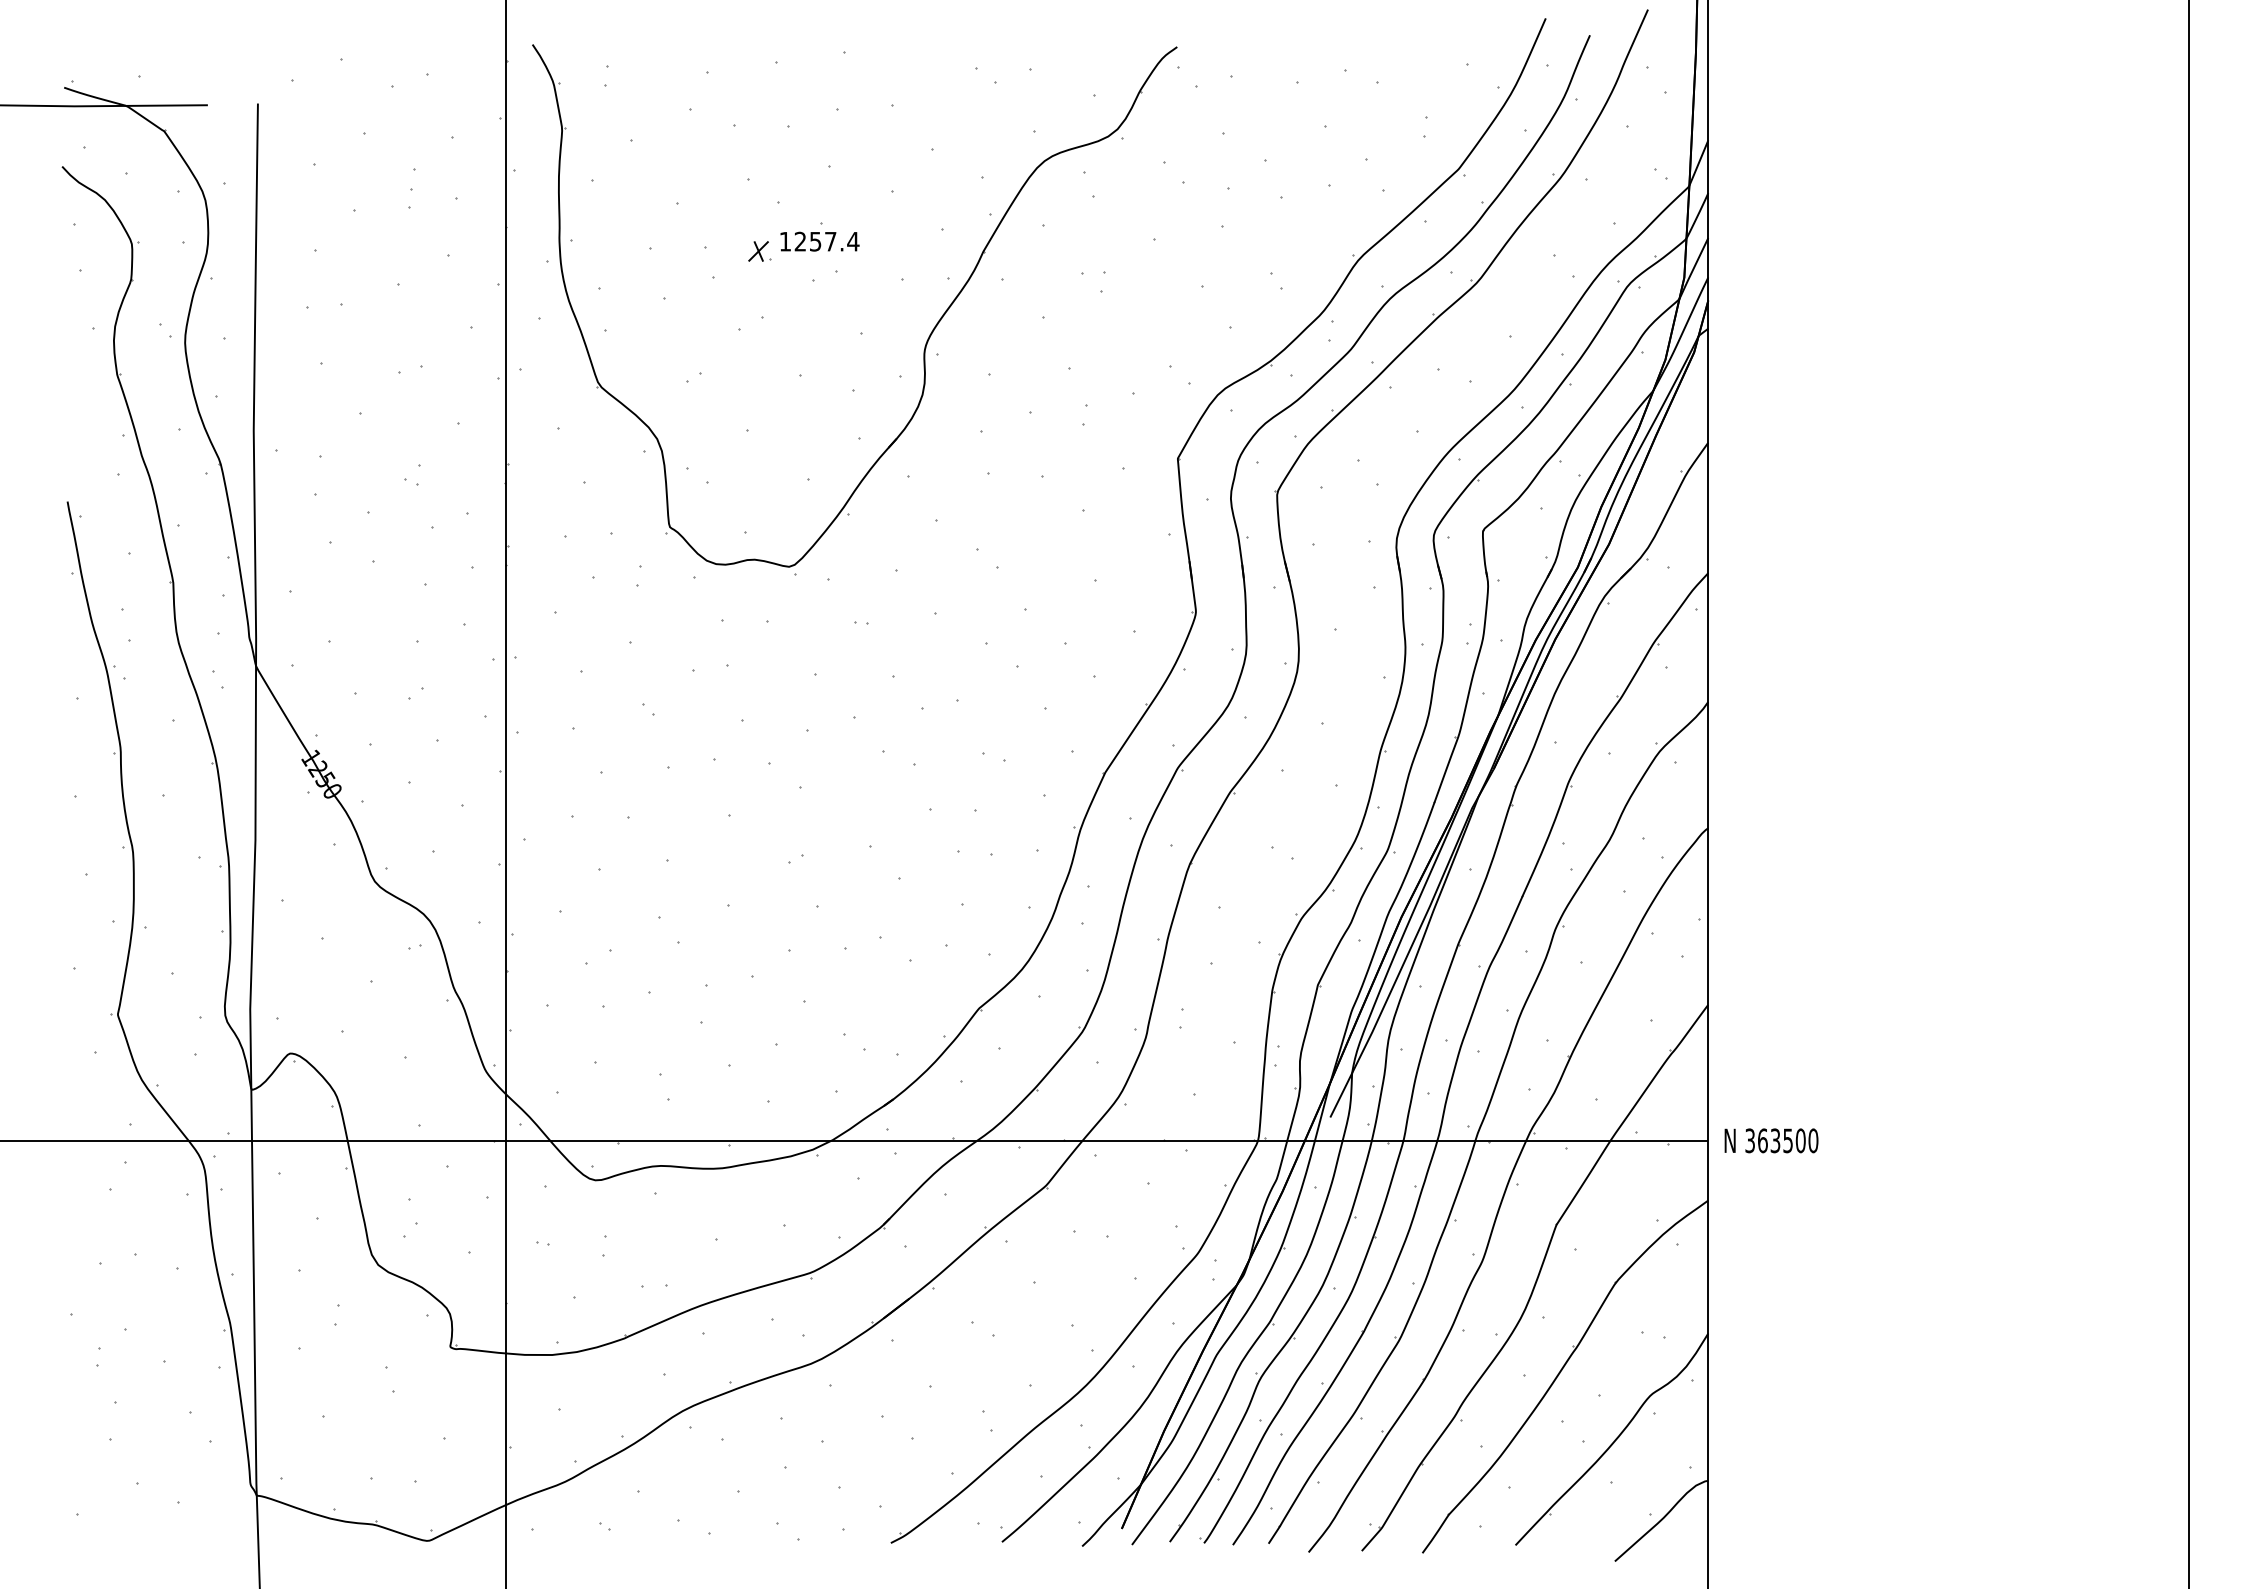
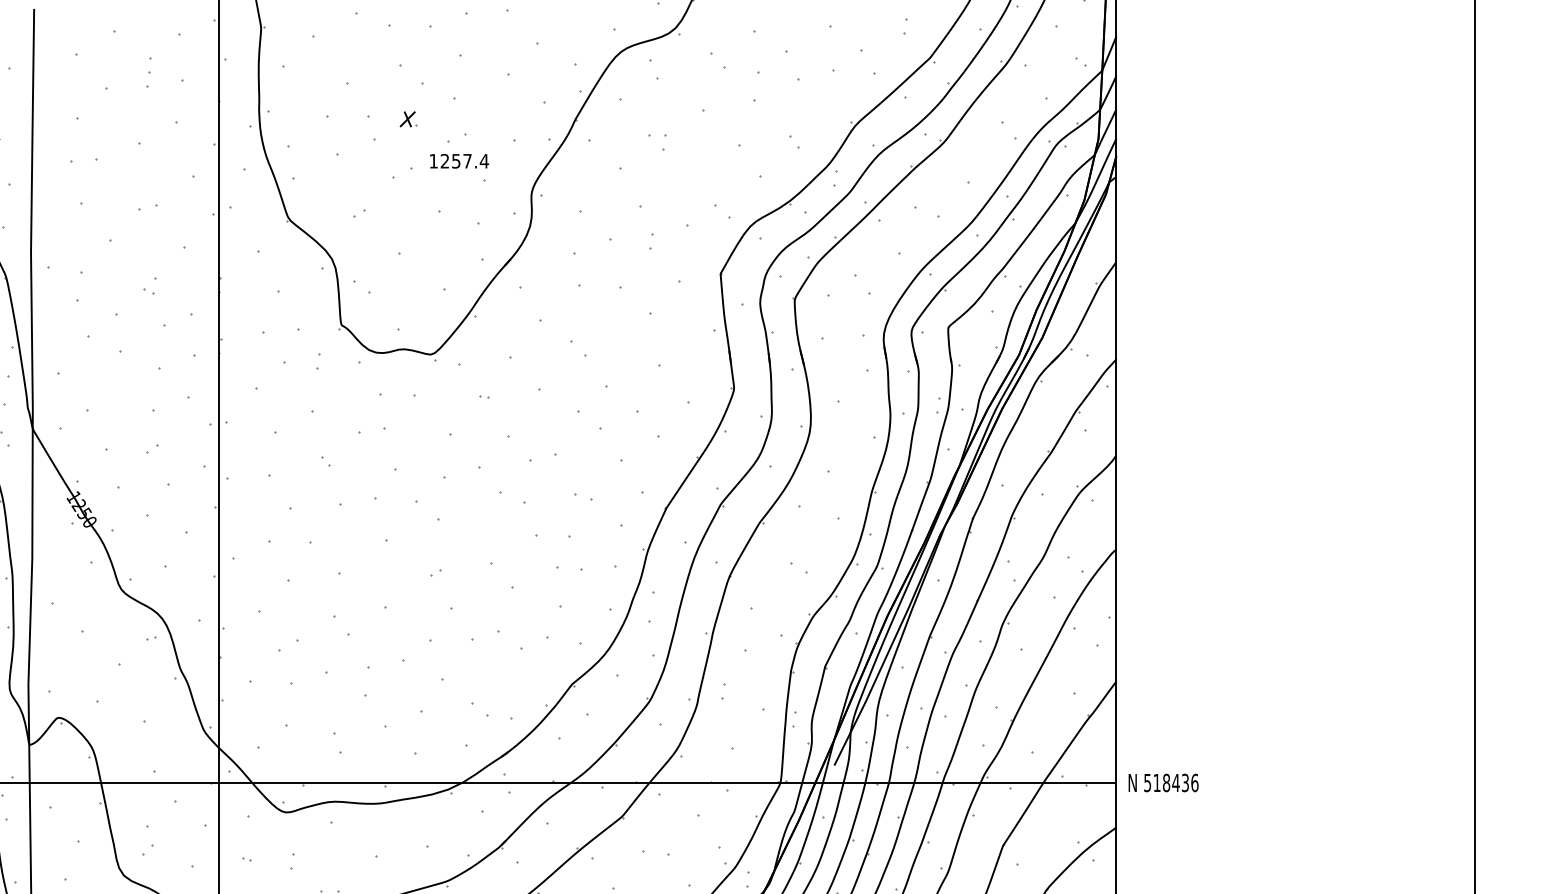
text: (819, 241) -> (459, 161), moved
text: (1781, 1140) -> (1171, 782), 363500 -> 518436

